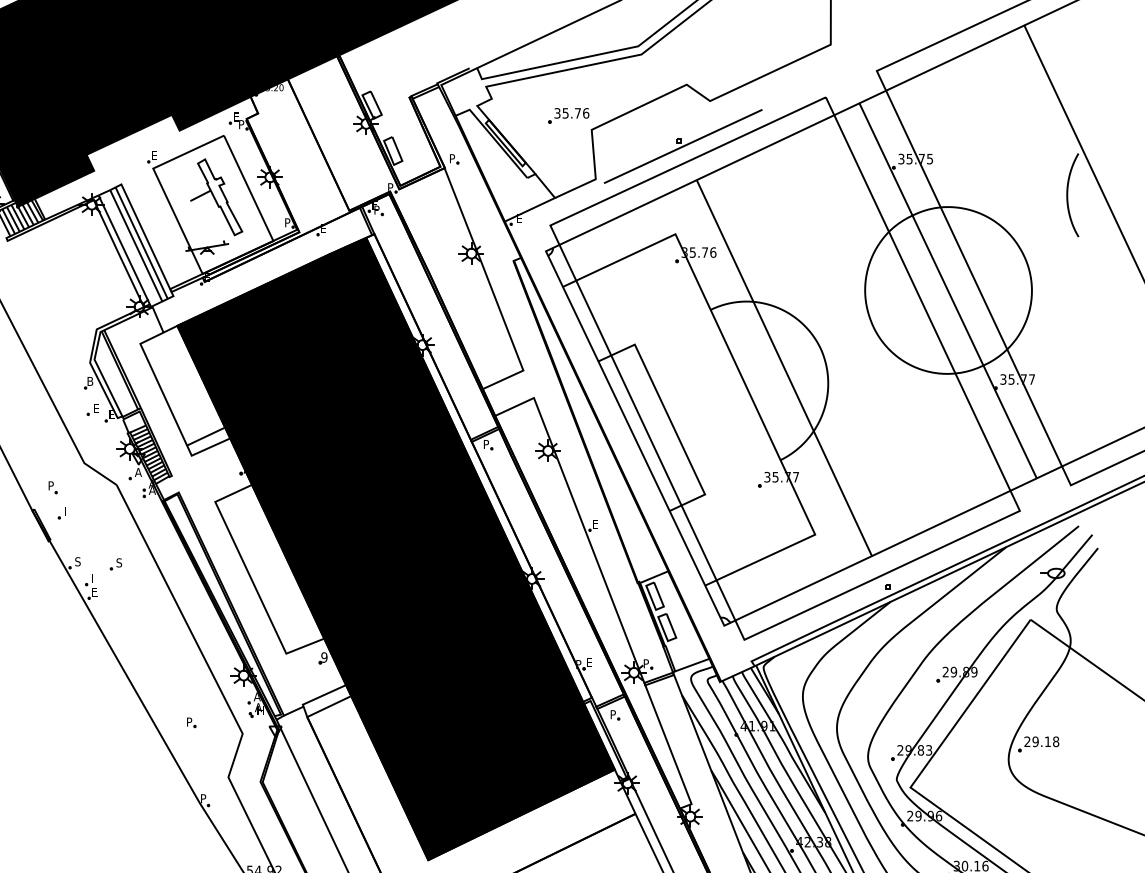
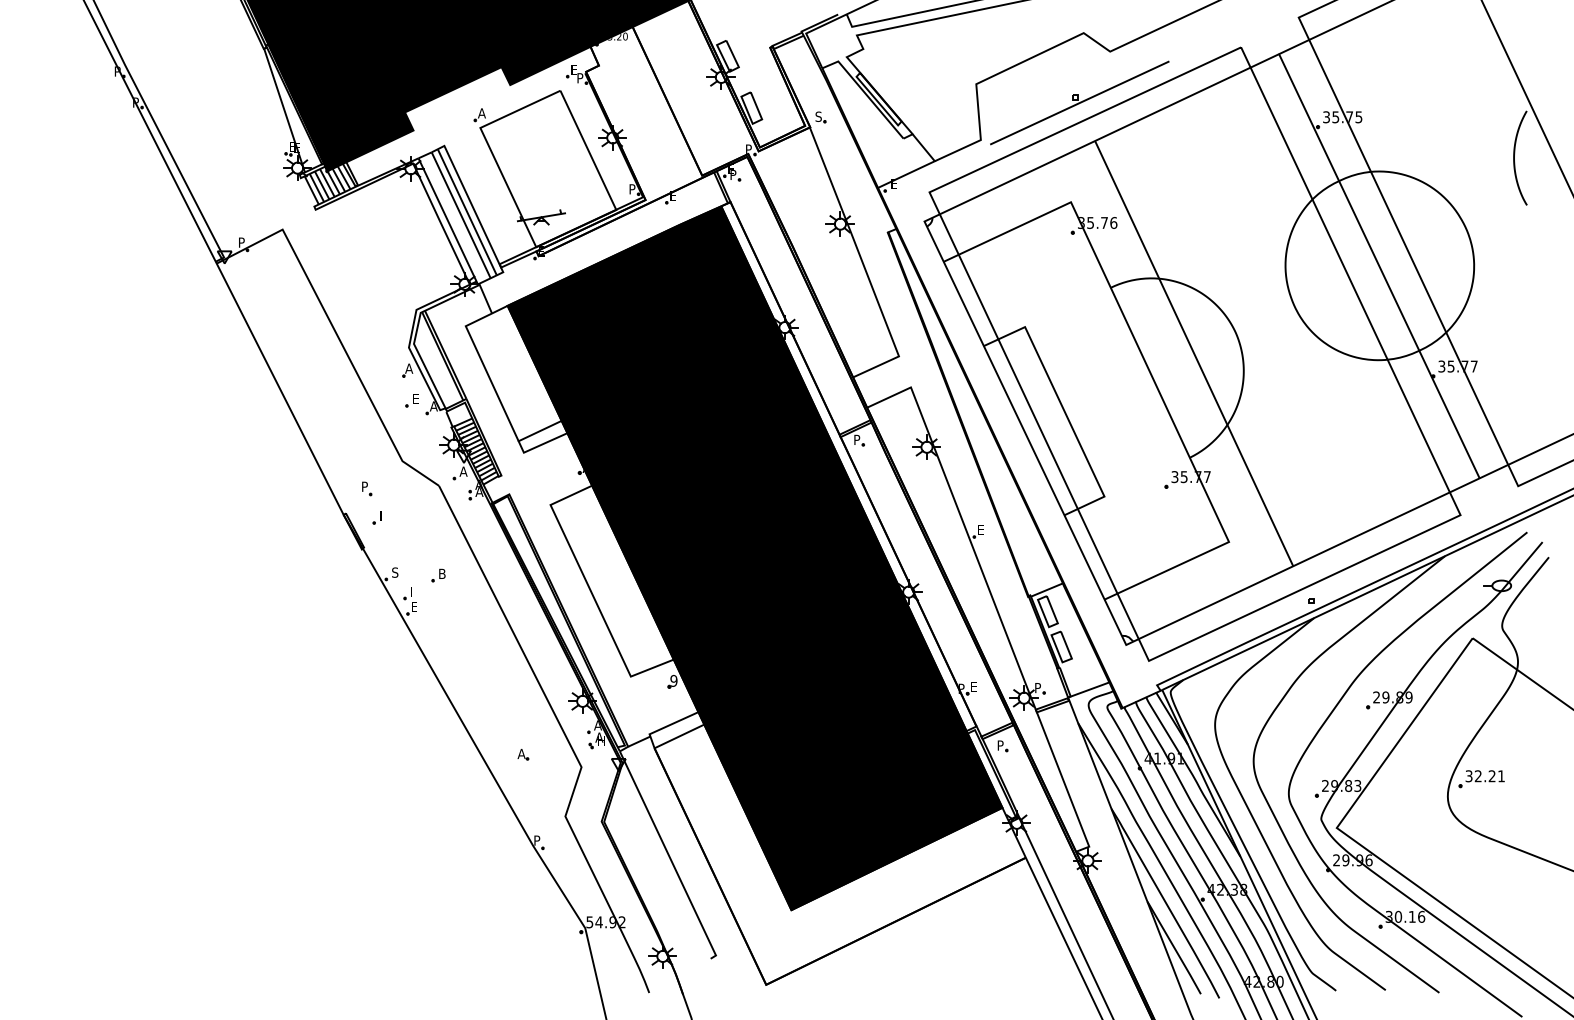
part: (568, 115) -> (950, 68), removed
text: (154, 155) -> (481, 113), E -> A
text: (452, 158) -> (818, 116), P -> S
part: (217, 197) -> (552, 160), removed
text: (90, 381) -> (409, 368), B -> A
text: (111, 414) -> (433, 406), E -> A
text: (118, 562) -> (441, 573), S -> B
text: (189, 721) -> (521, 753), P -> A
text: (1041, 742) -> (1485, 776), 29.18 -> 32.21

